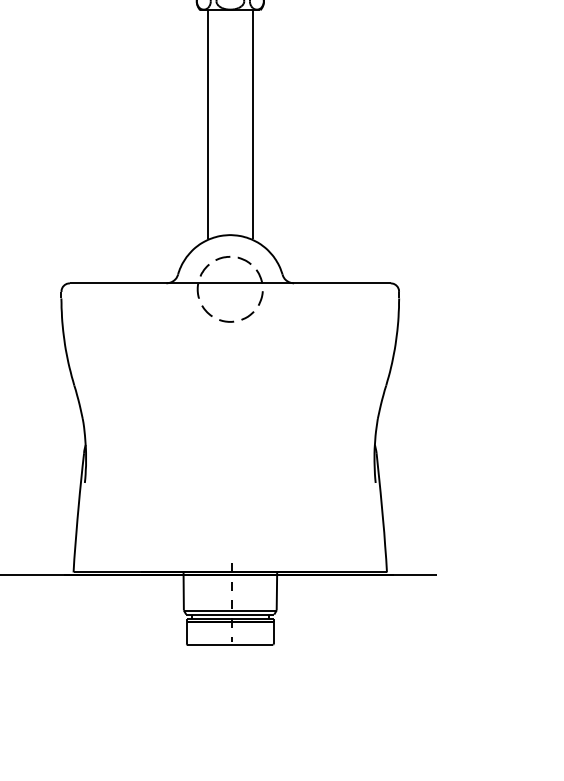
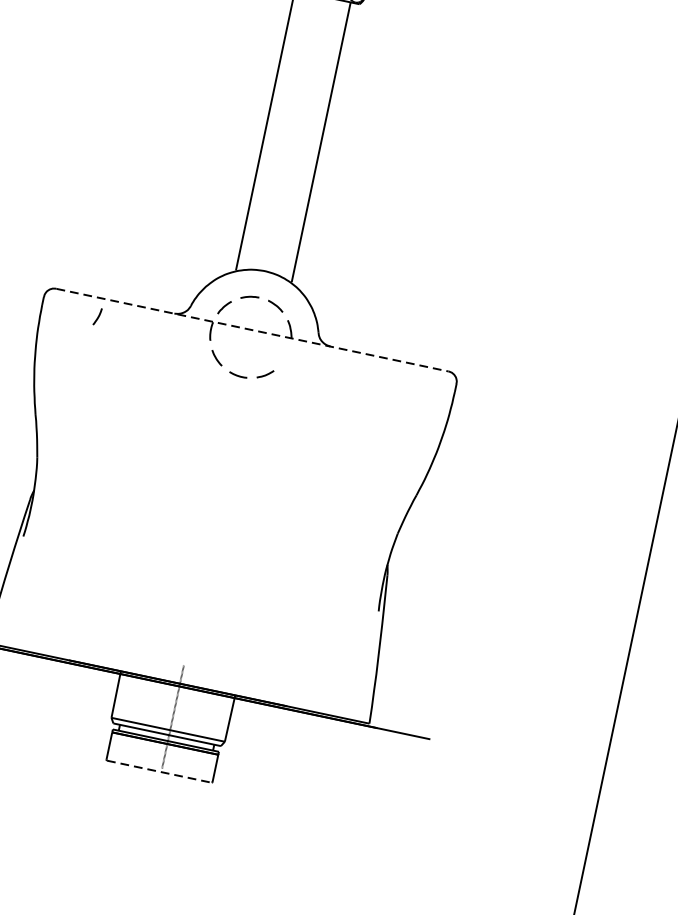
line: (230, 283) -> (252, 330), solid -> dashed
curve: (260, 298) -> (97, 316), moved
line: (230, 644) -> (159, 771), solid -> dashed

